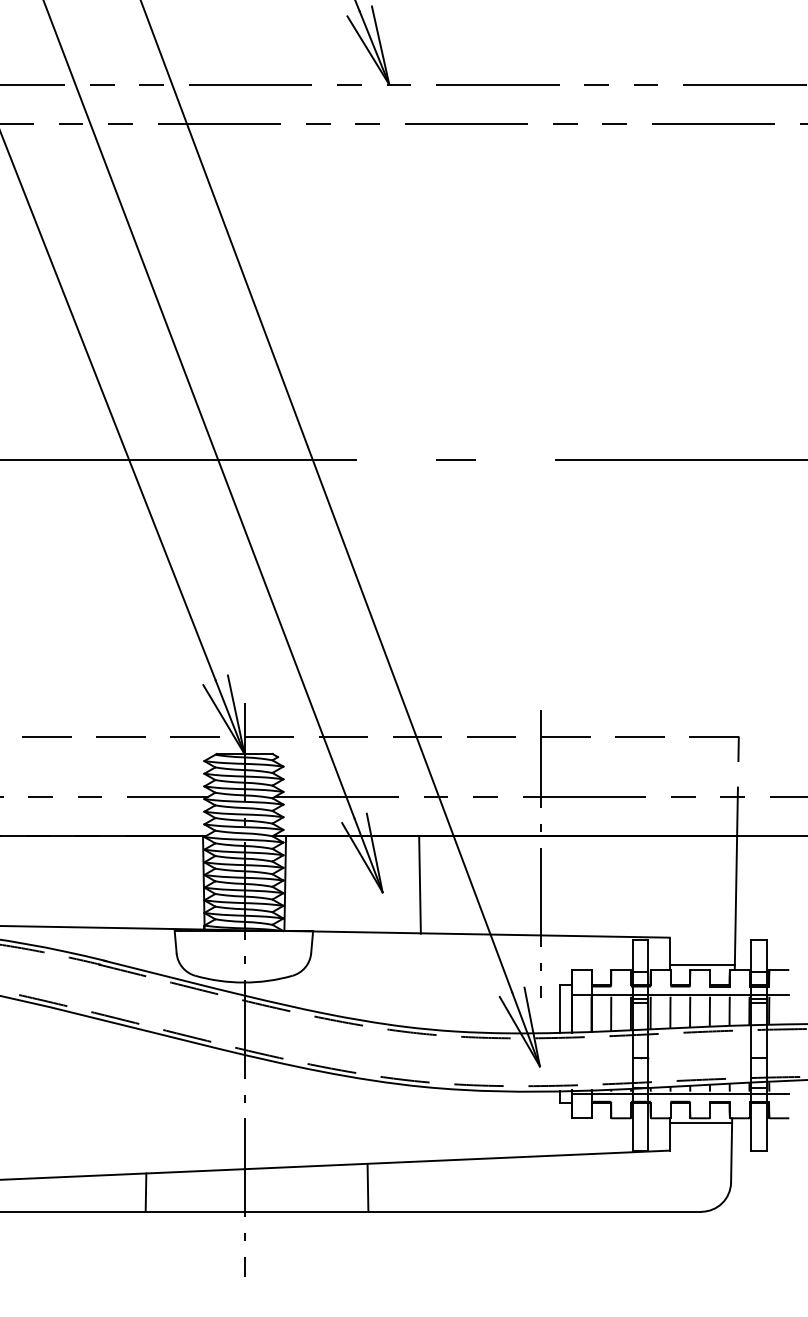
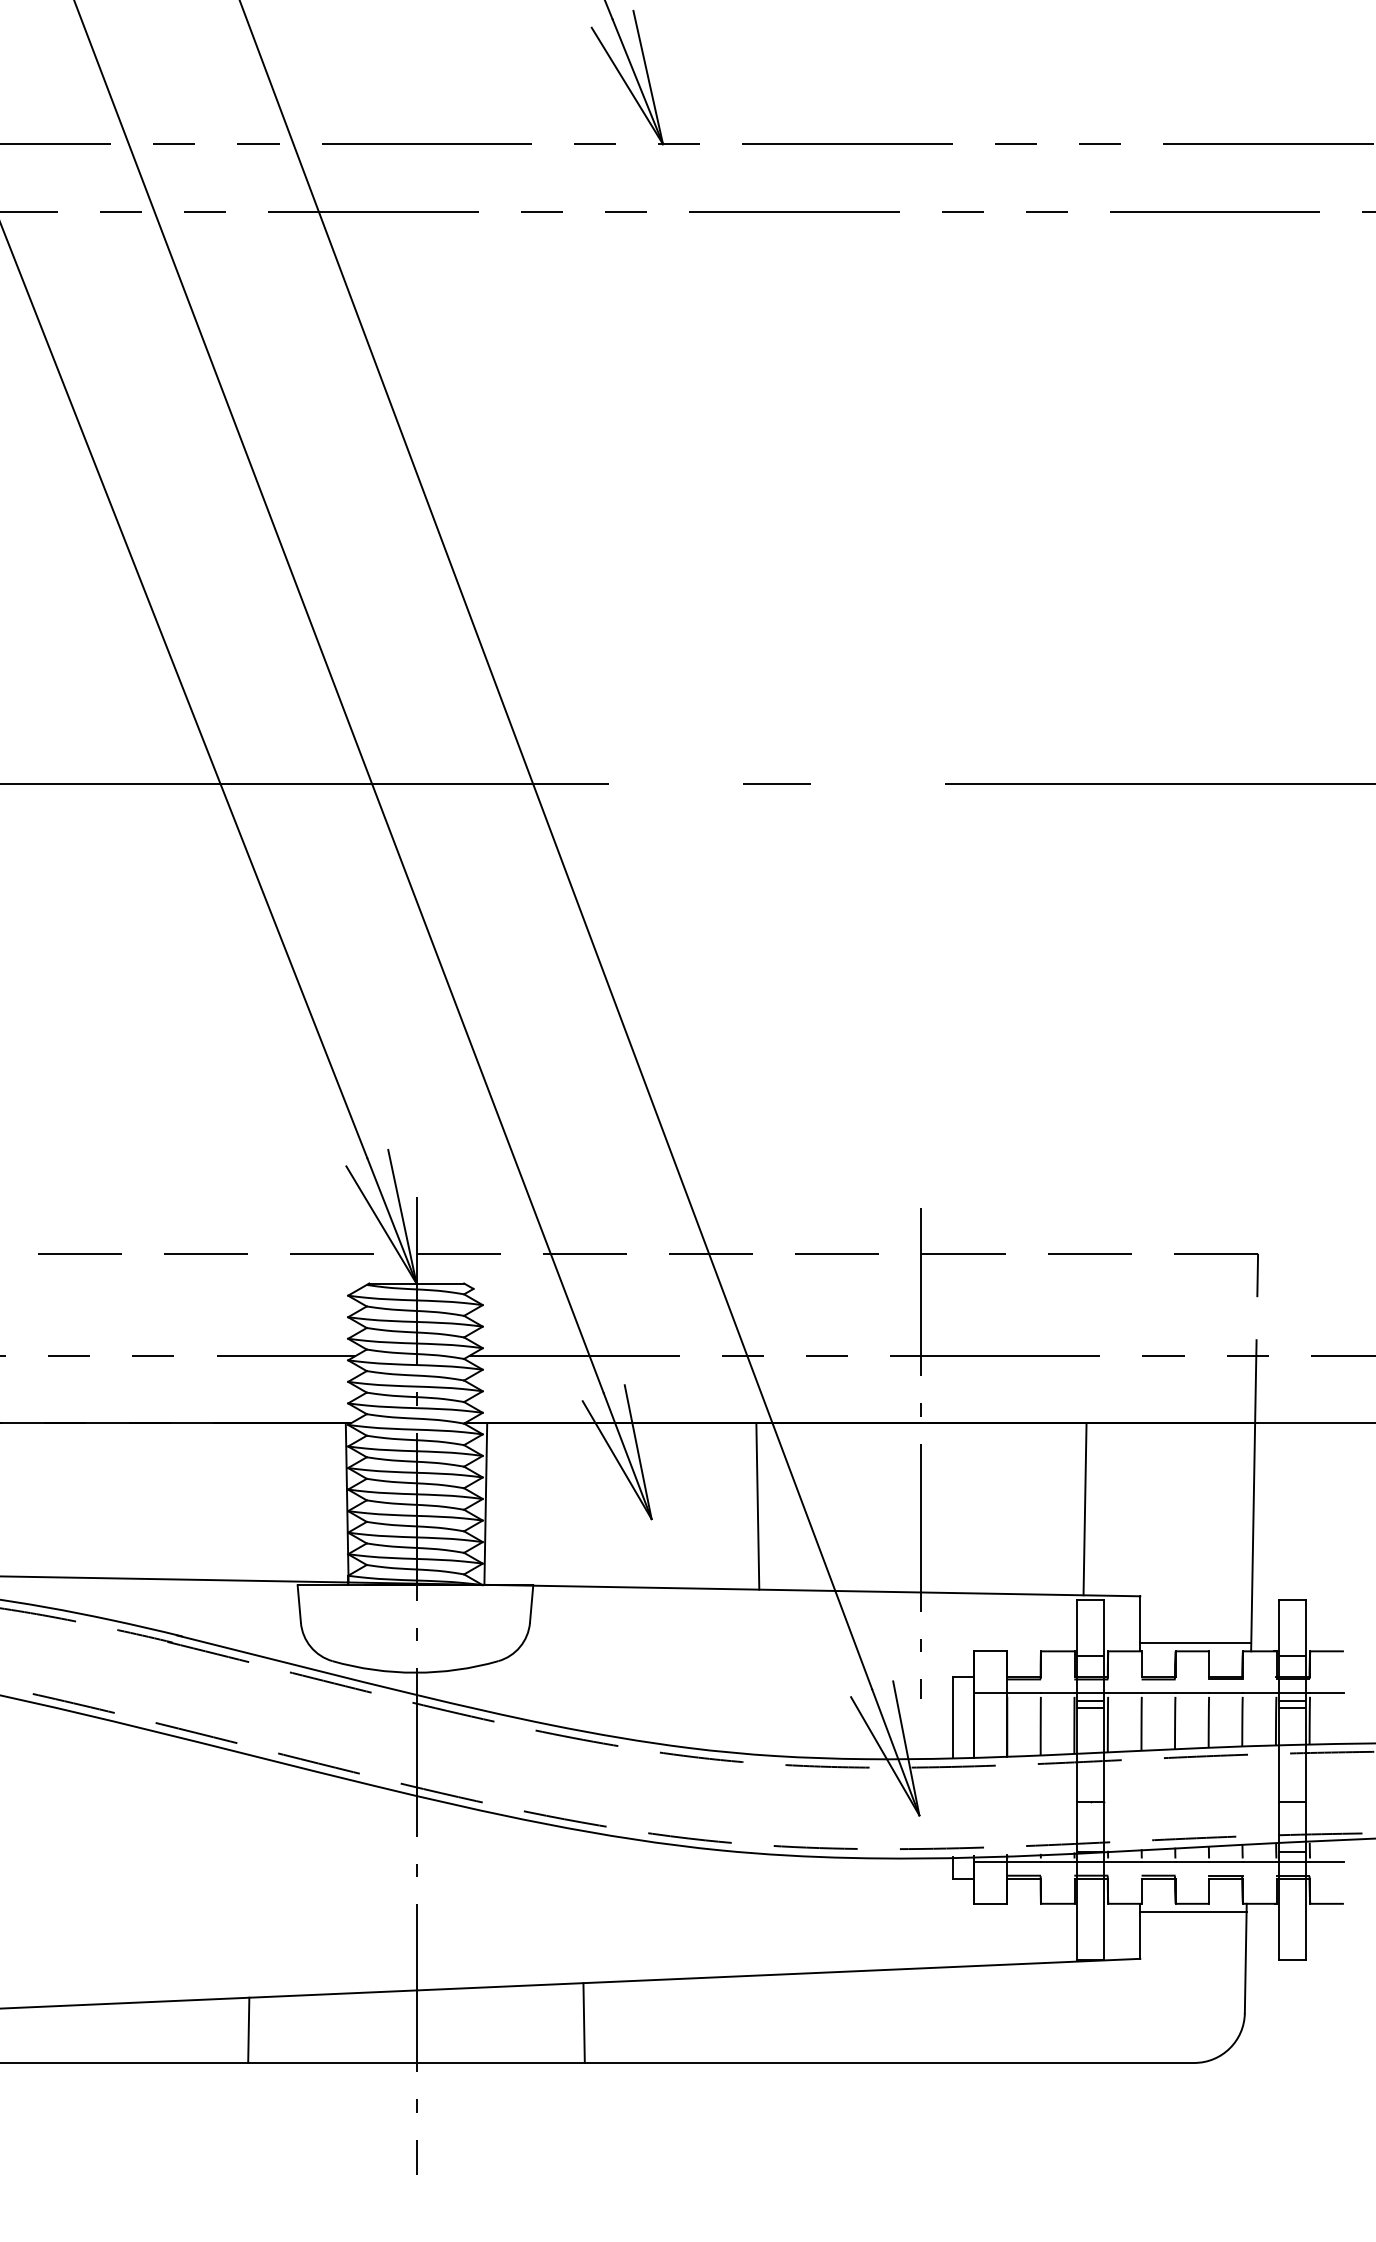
line: (419, 884) -> (756, 1505), moved
line: (637, 886) -> (1085, 1509), added
line: (367, 1187) -> (583, 2021), moved

